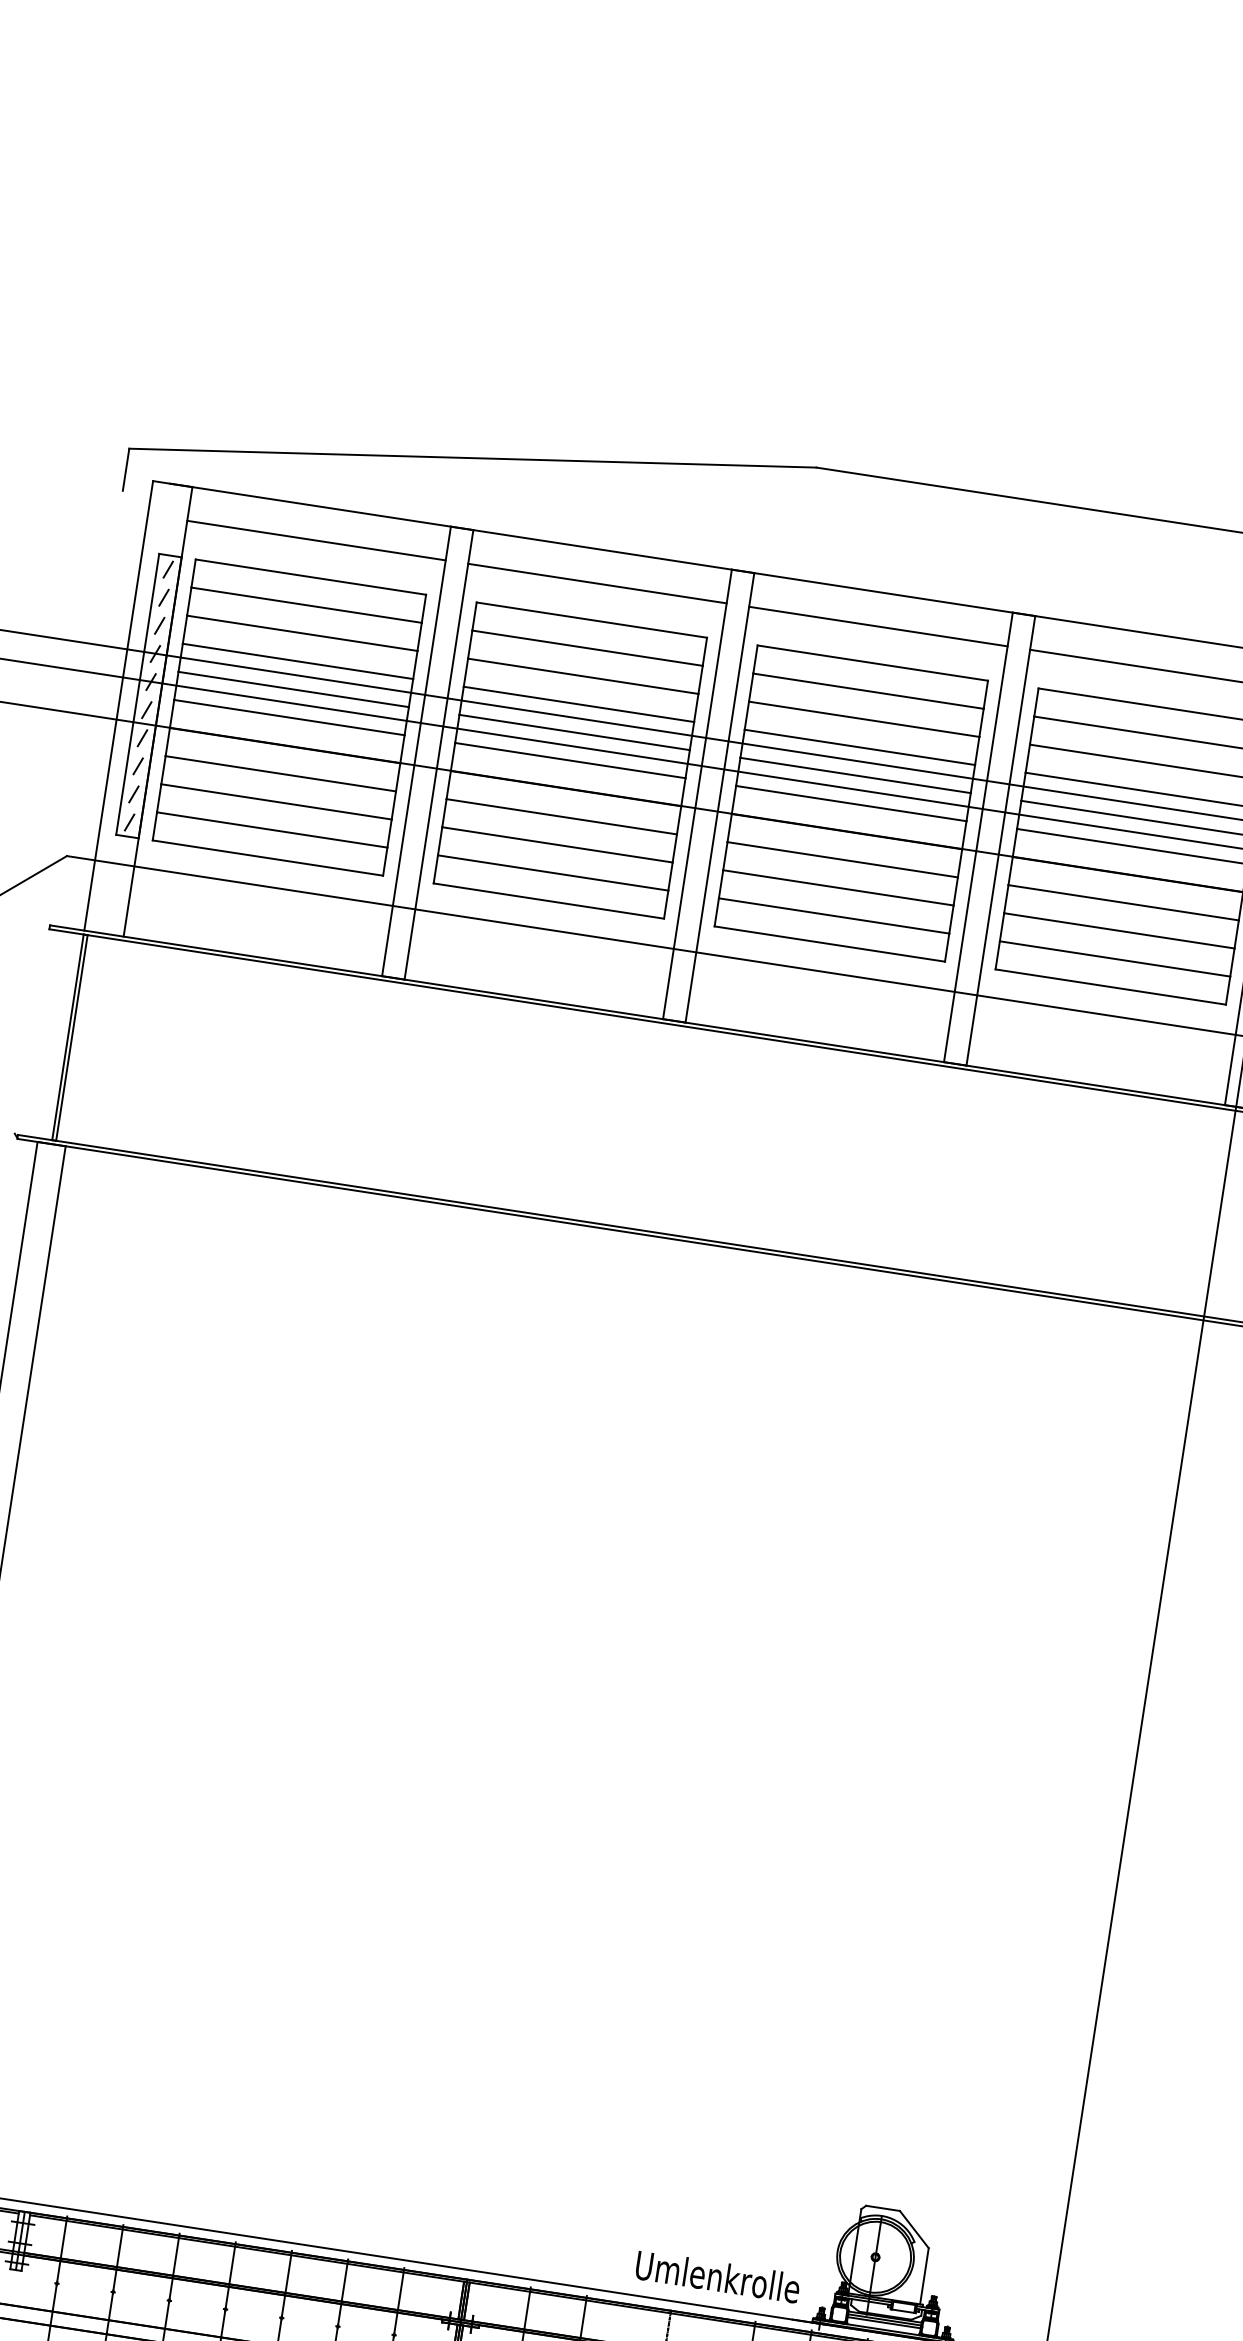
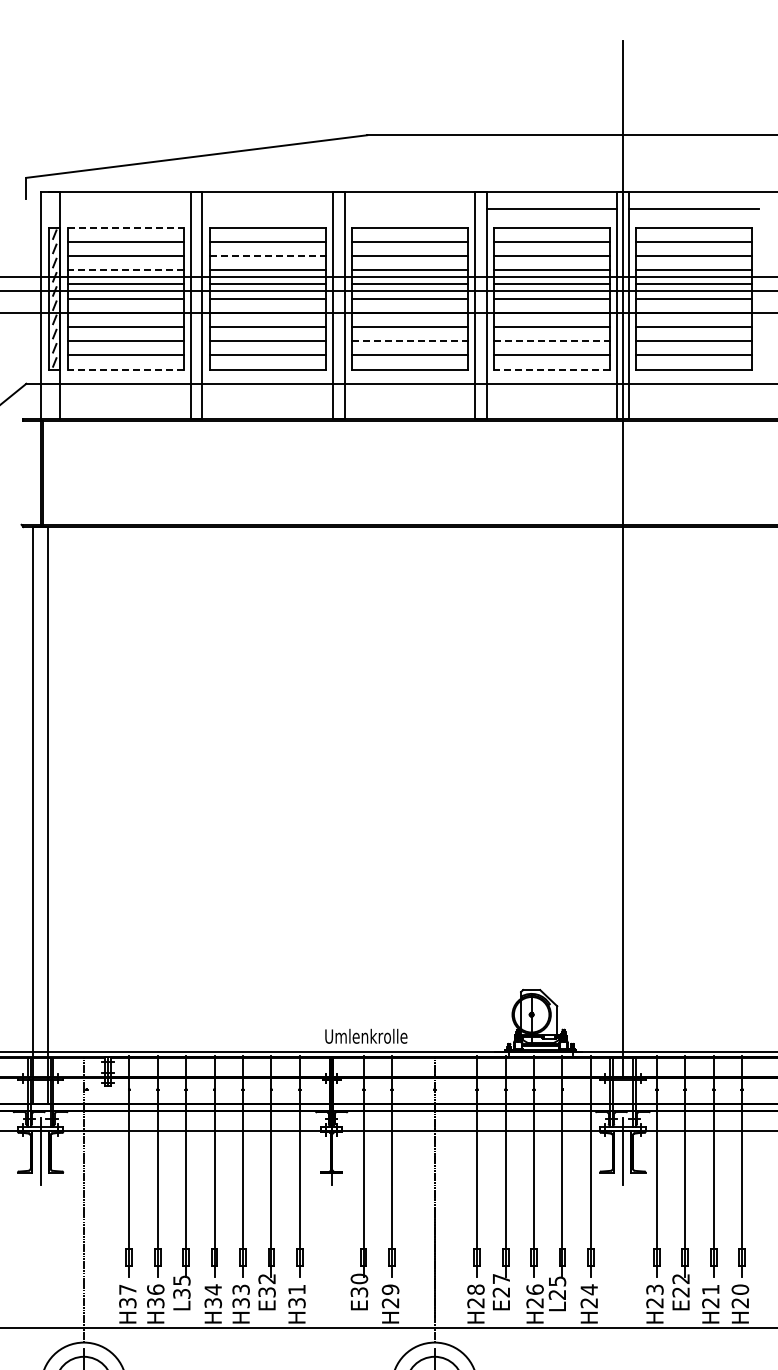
line: (315, 541) -> (125, 209), removed
line: (312, 577) -> (126, 227), solid -> dashed
line: (596, 584) -> (267, 209), removed
line: (877, 627) -> (409, 209), removed
line: (297, 661) -> (125, 270), solid -> dashed
line: (584, 675) -> (268, 255), solid -> dashed
line: (267, 857) -> (125, 369), solid -> dashed
line: (839, 888) -> (410, 341), solid -> dashed
line: (1120, 931) -> (552, 341), solid -> dashed
line: (1110, 986) -> (551, 369), solid -> dashed
text: (718, 2275) -> (366, 1035), moved

